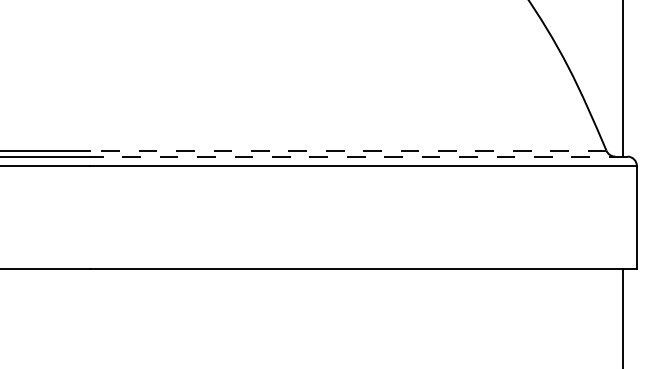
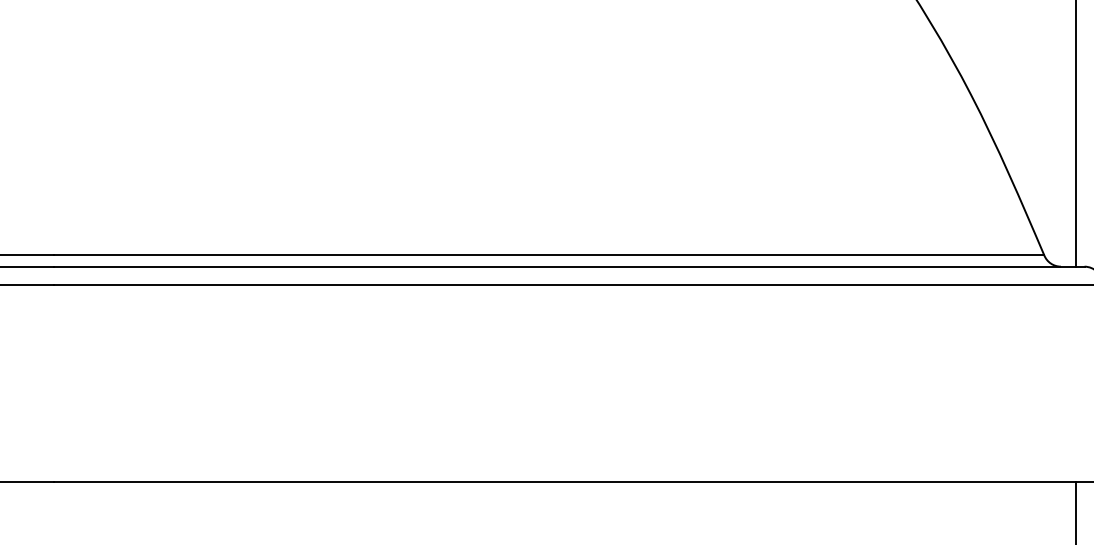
line: (347, 150) -> (548, 254), dashed -> solid
line: (358, 156) -> (569, 266), dashed -> solid

